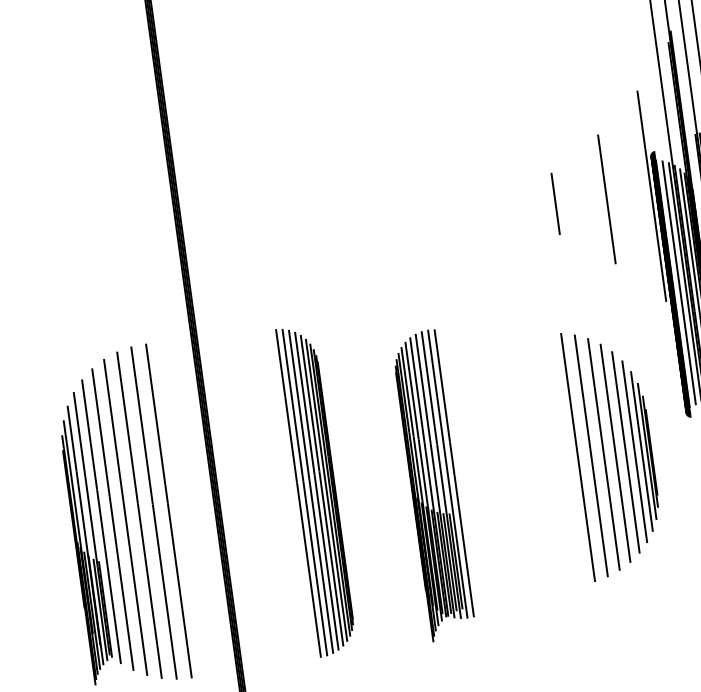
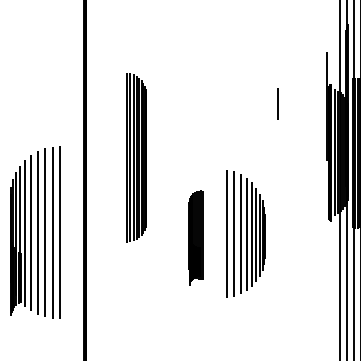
line: (606, 198) -> (303, 104), removed
part: (613, 451) -> (245, 233), moved
part: (432, 484) -> (195, 237), size x0.6
part: (316, 490) -> (136, 157), moved

